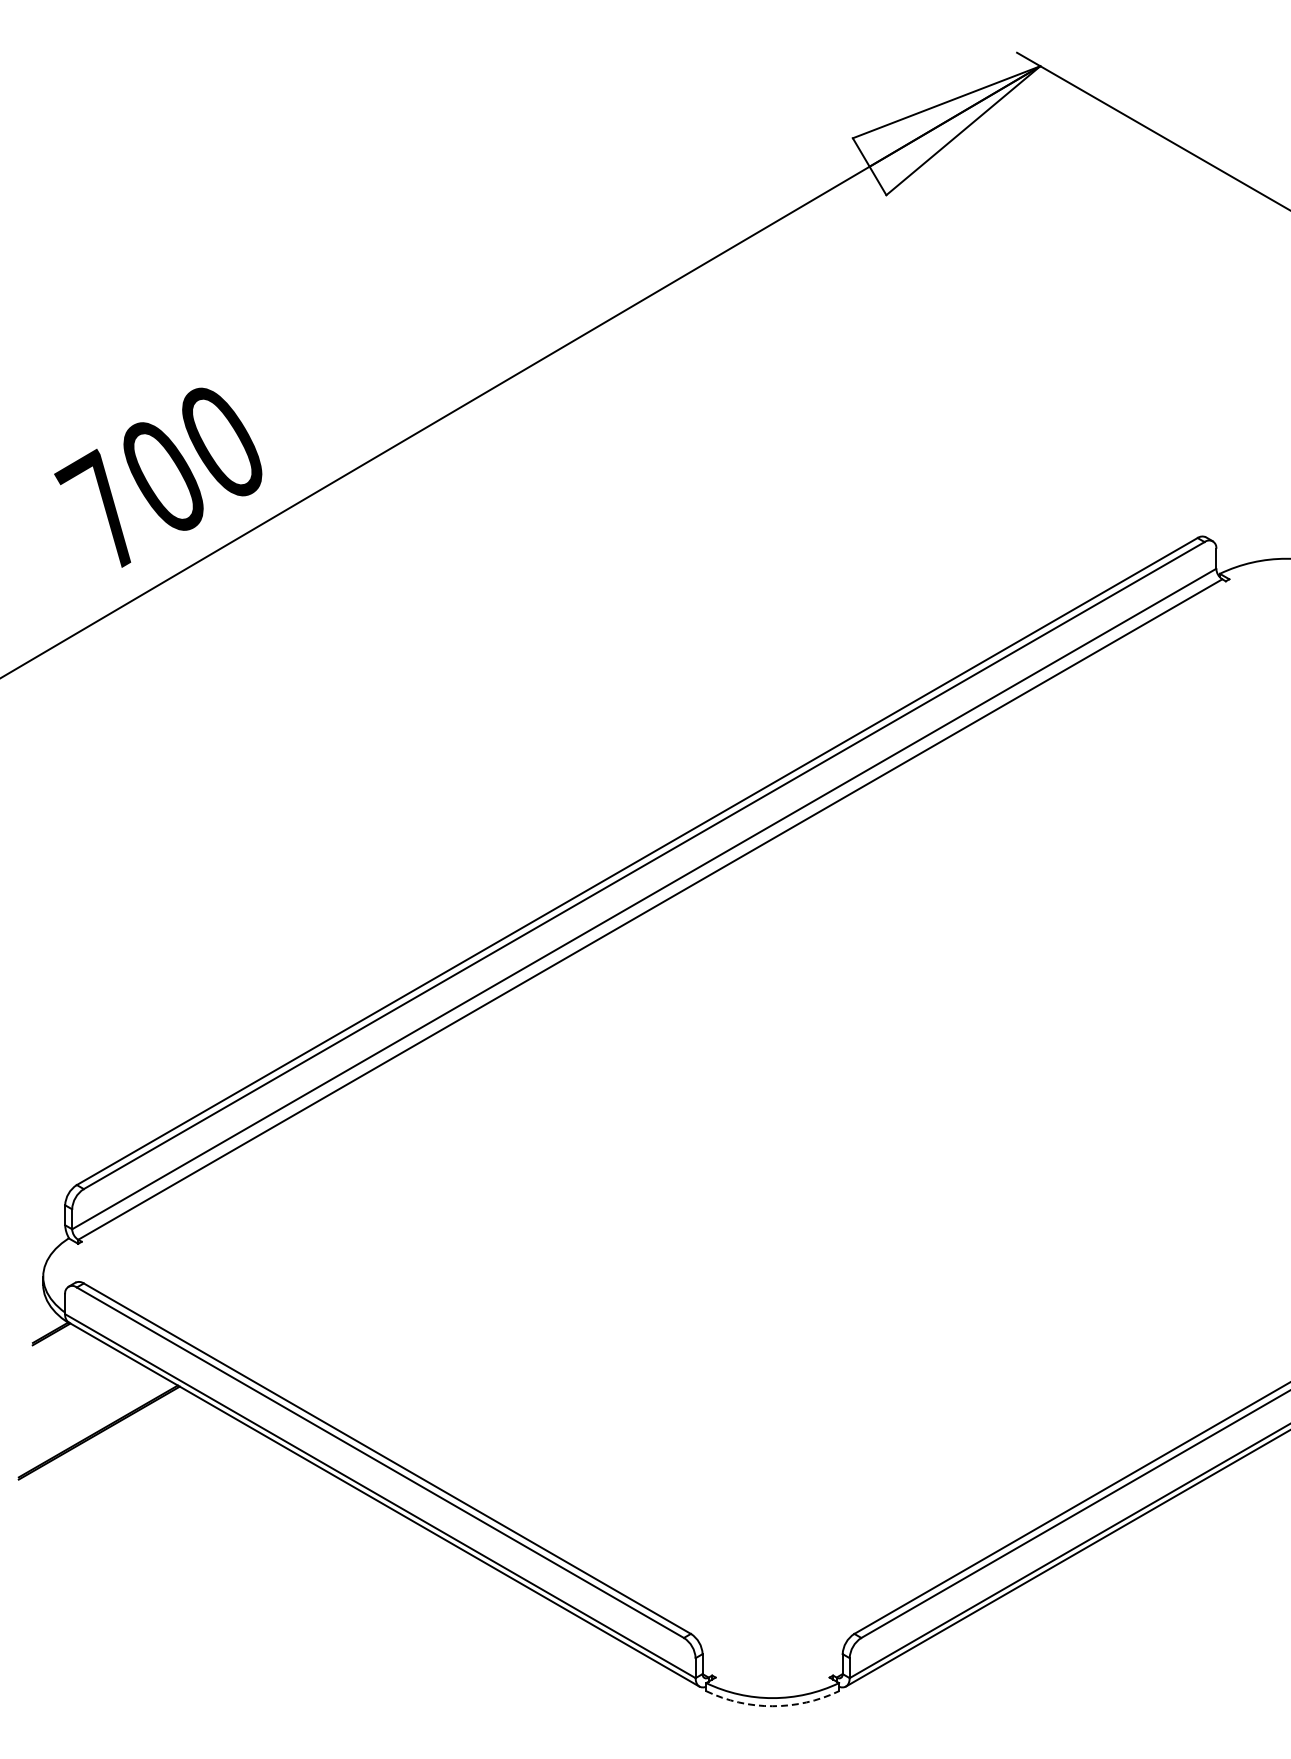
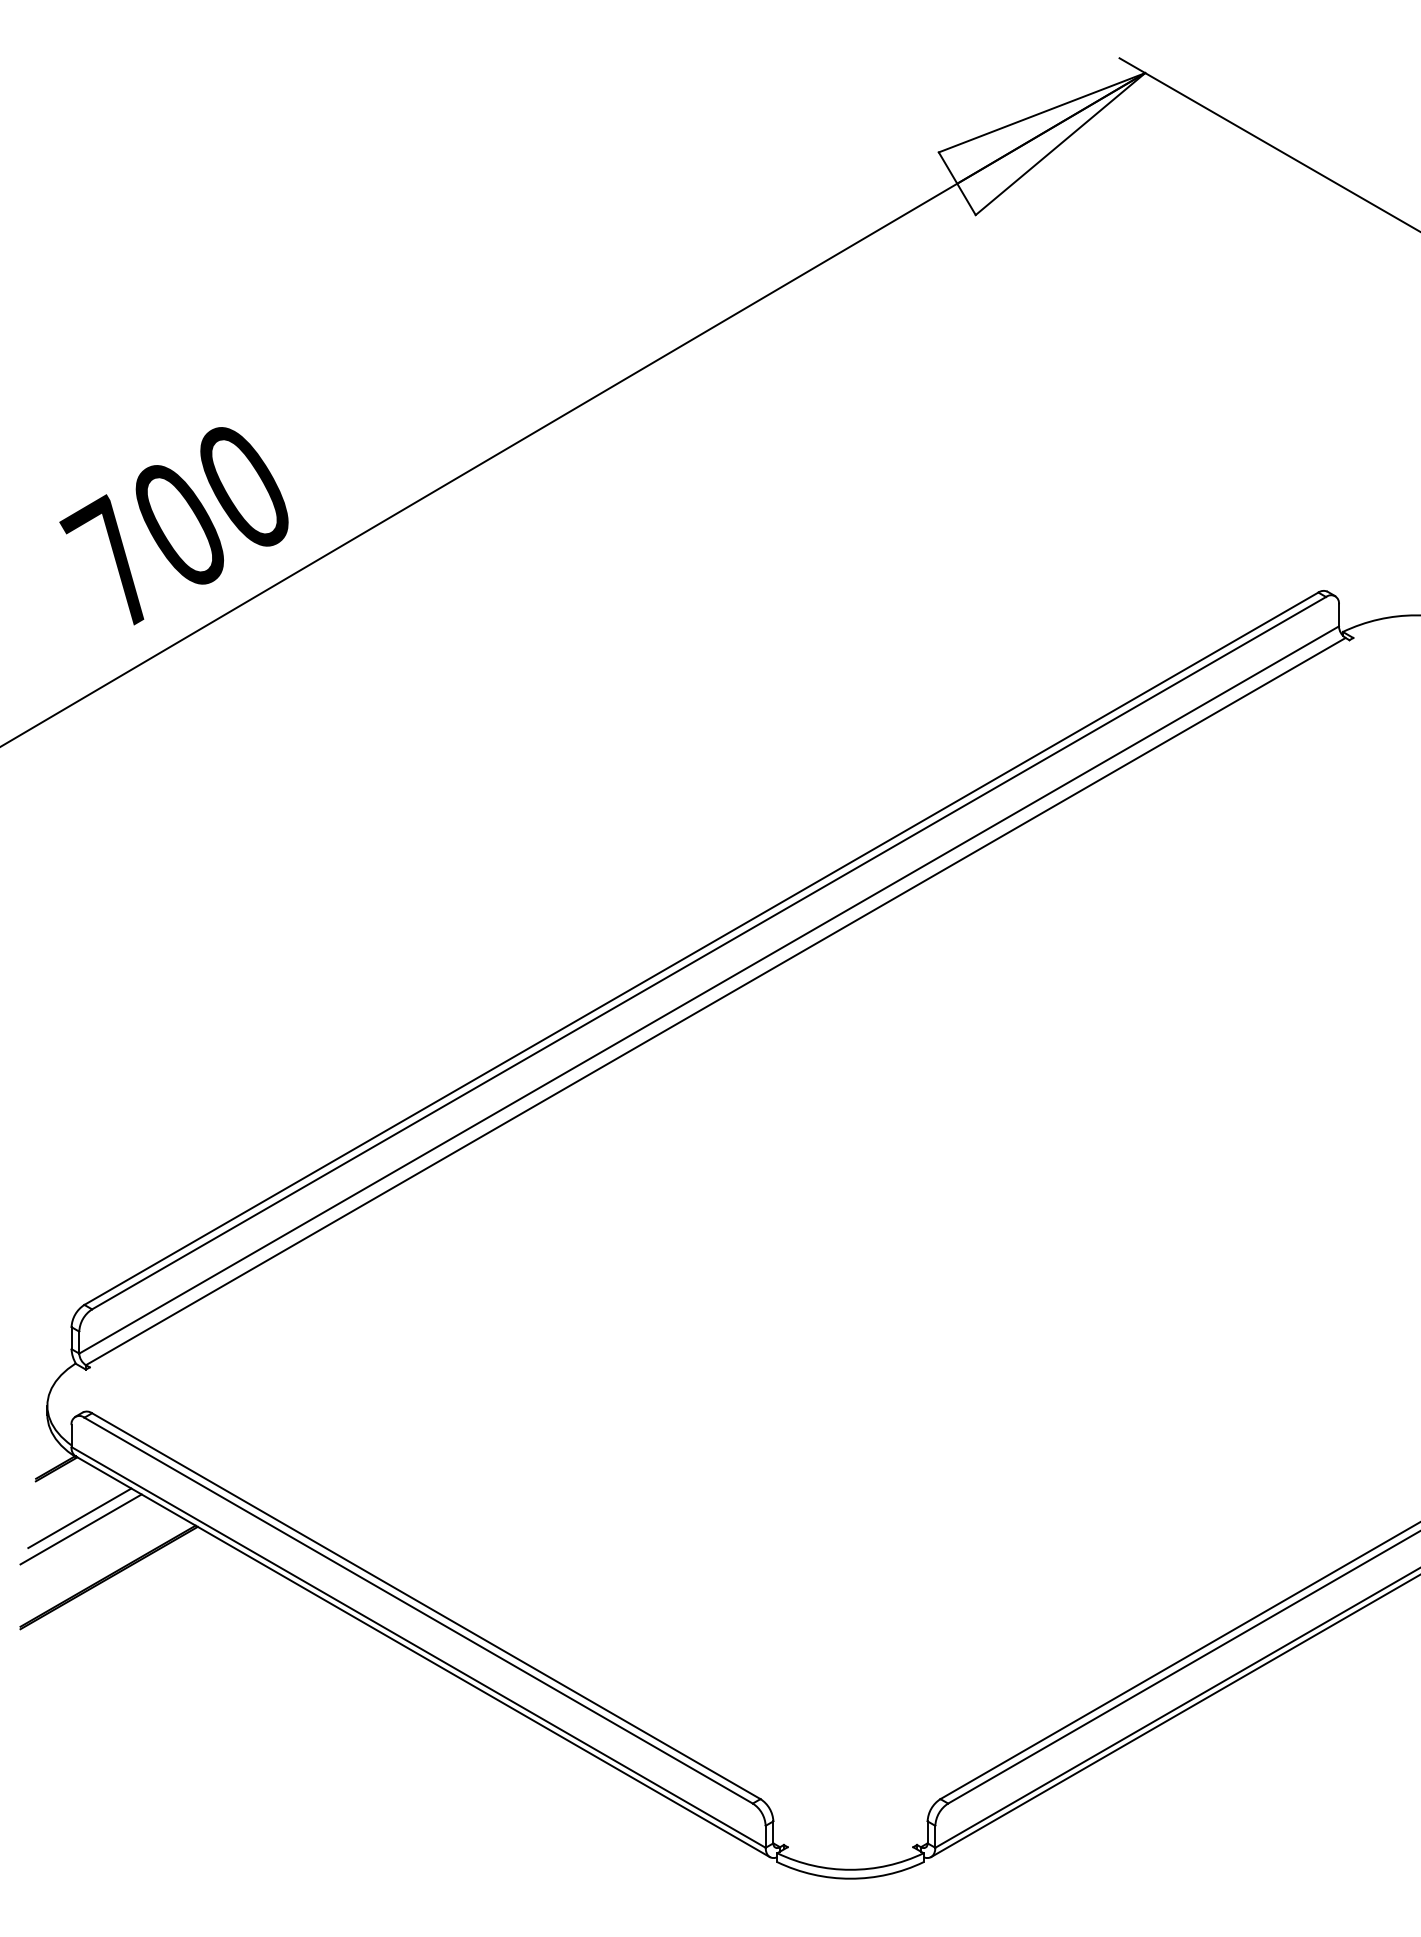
line: (72, 1378) -> (79, 1517), added
line: (73, 1388) -> (80, 1528), added
arc: (772, 1706) -> (850, 1879), dashed -> solid

